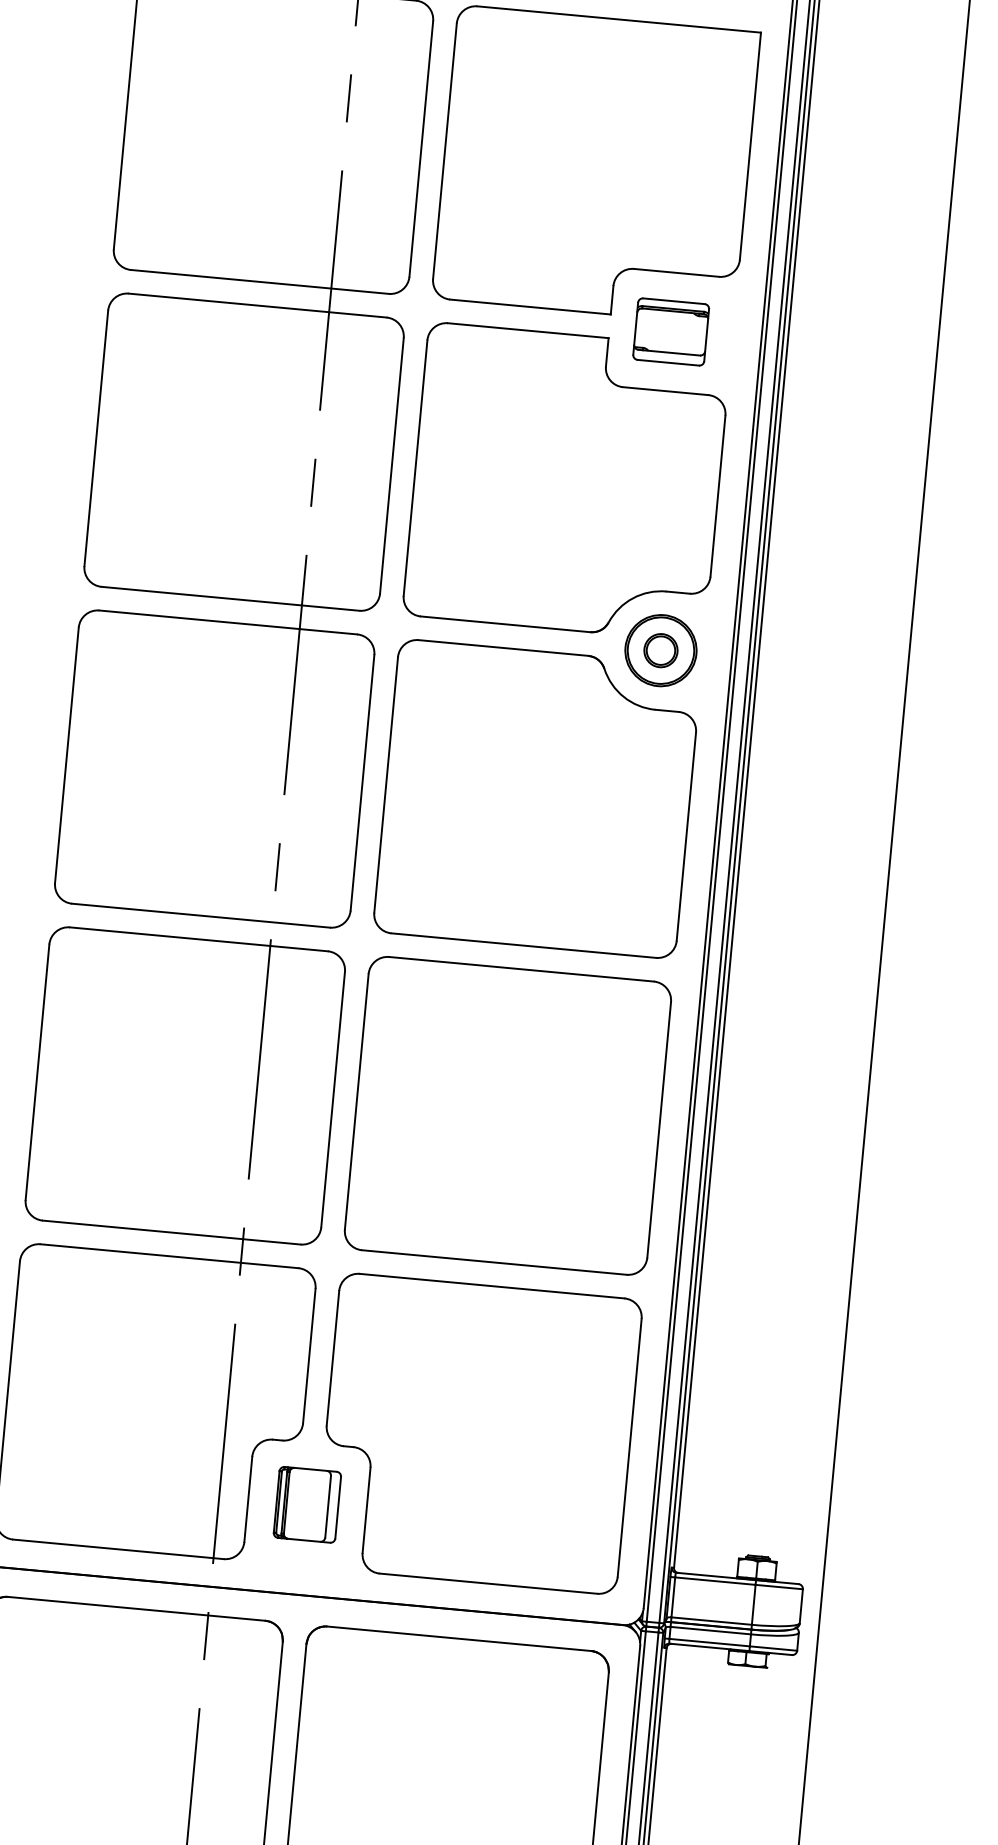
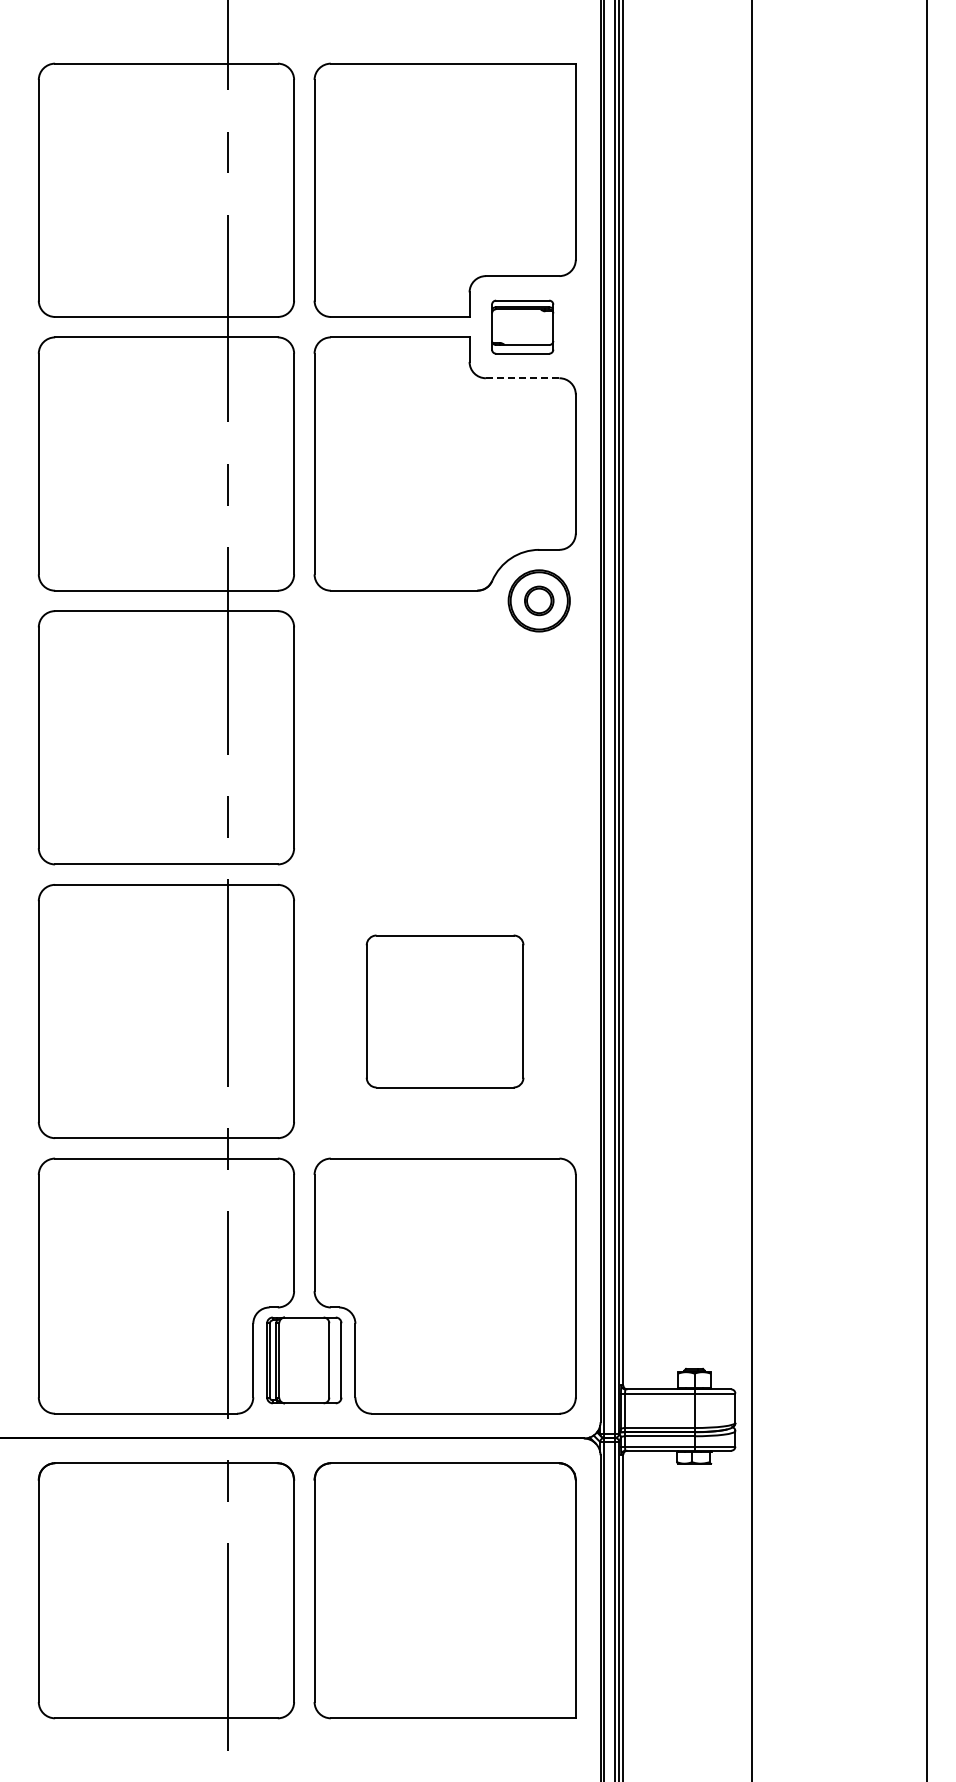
line: (665, 391) -> (522, 378), solid -> dashed
part: (536, 798) -> (444, 737), removed
part: (507, 1115) -> (444, 1011), size x0.6
part: (307, 1504) -> (304, 1360), size x1.4

